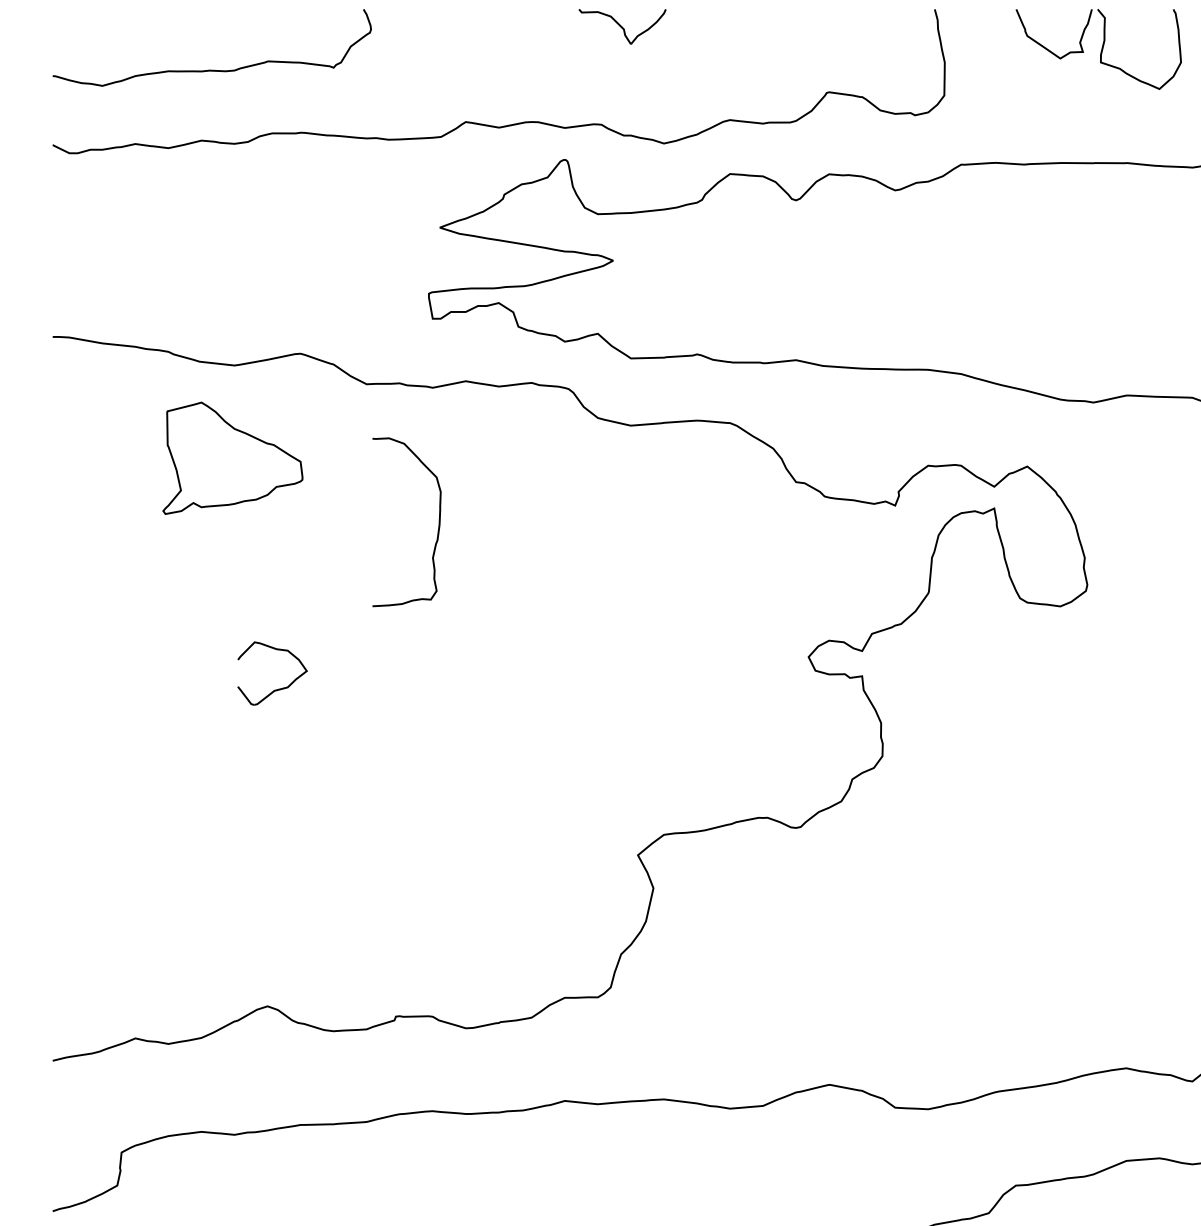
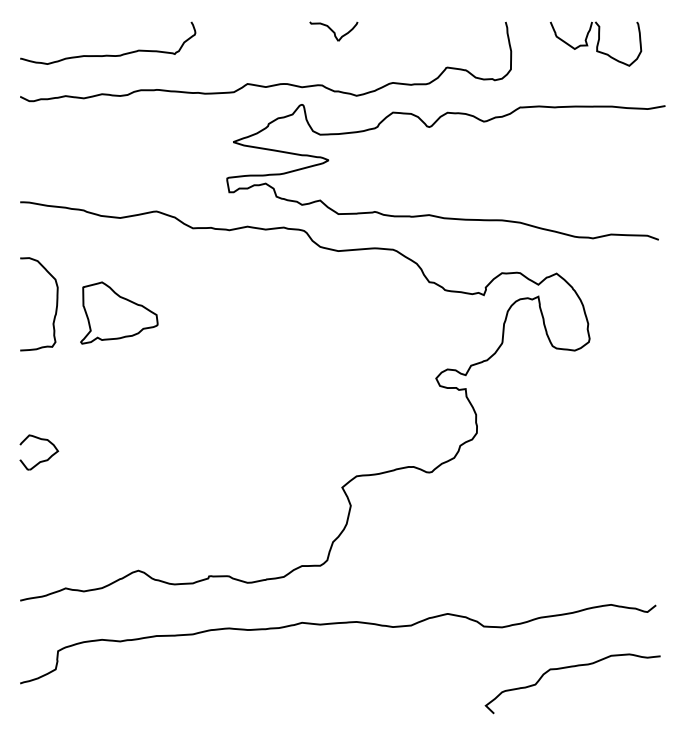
part: (233, 457) -> (119, 312), moved
curve: (436, 529) -> (55, 308), moved
part: (276, 687) -> (41, 460), moved

